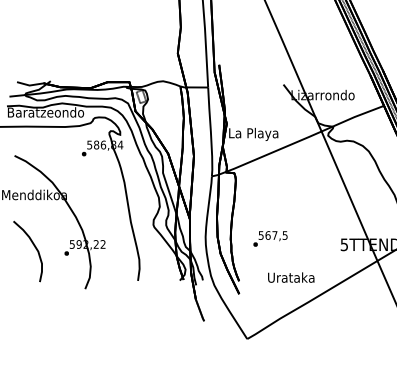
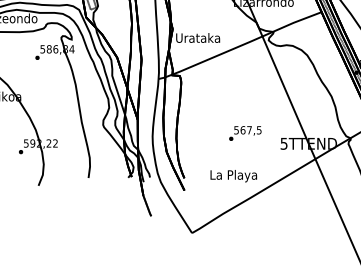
text: (253, 133) -> (197, 38), La Playa -> Urataka
text: (270, 238) -> (245, 133), moved
text: (290, 278) -> (233, 175), Urataka -> La Playa

